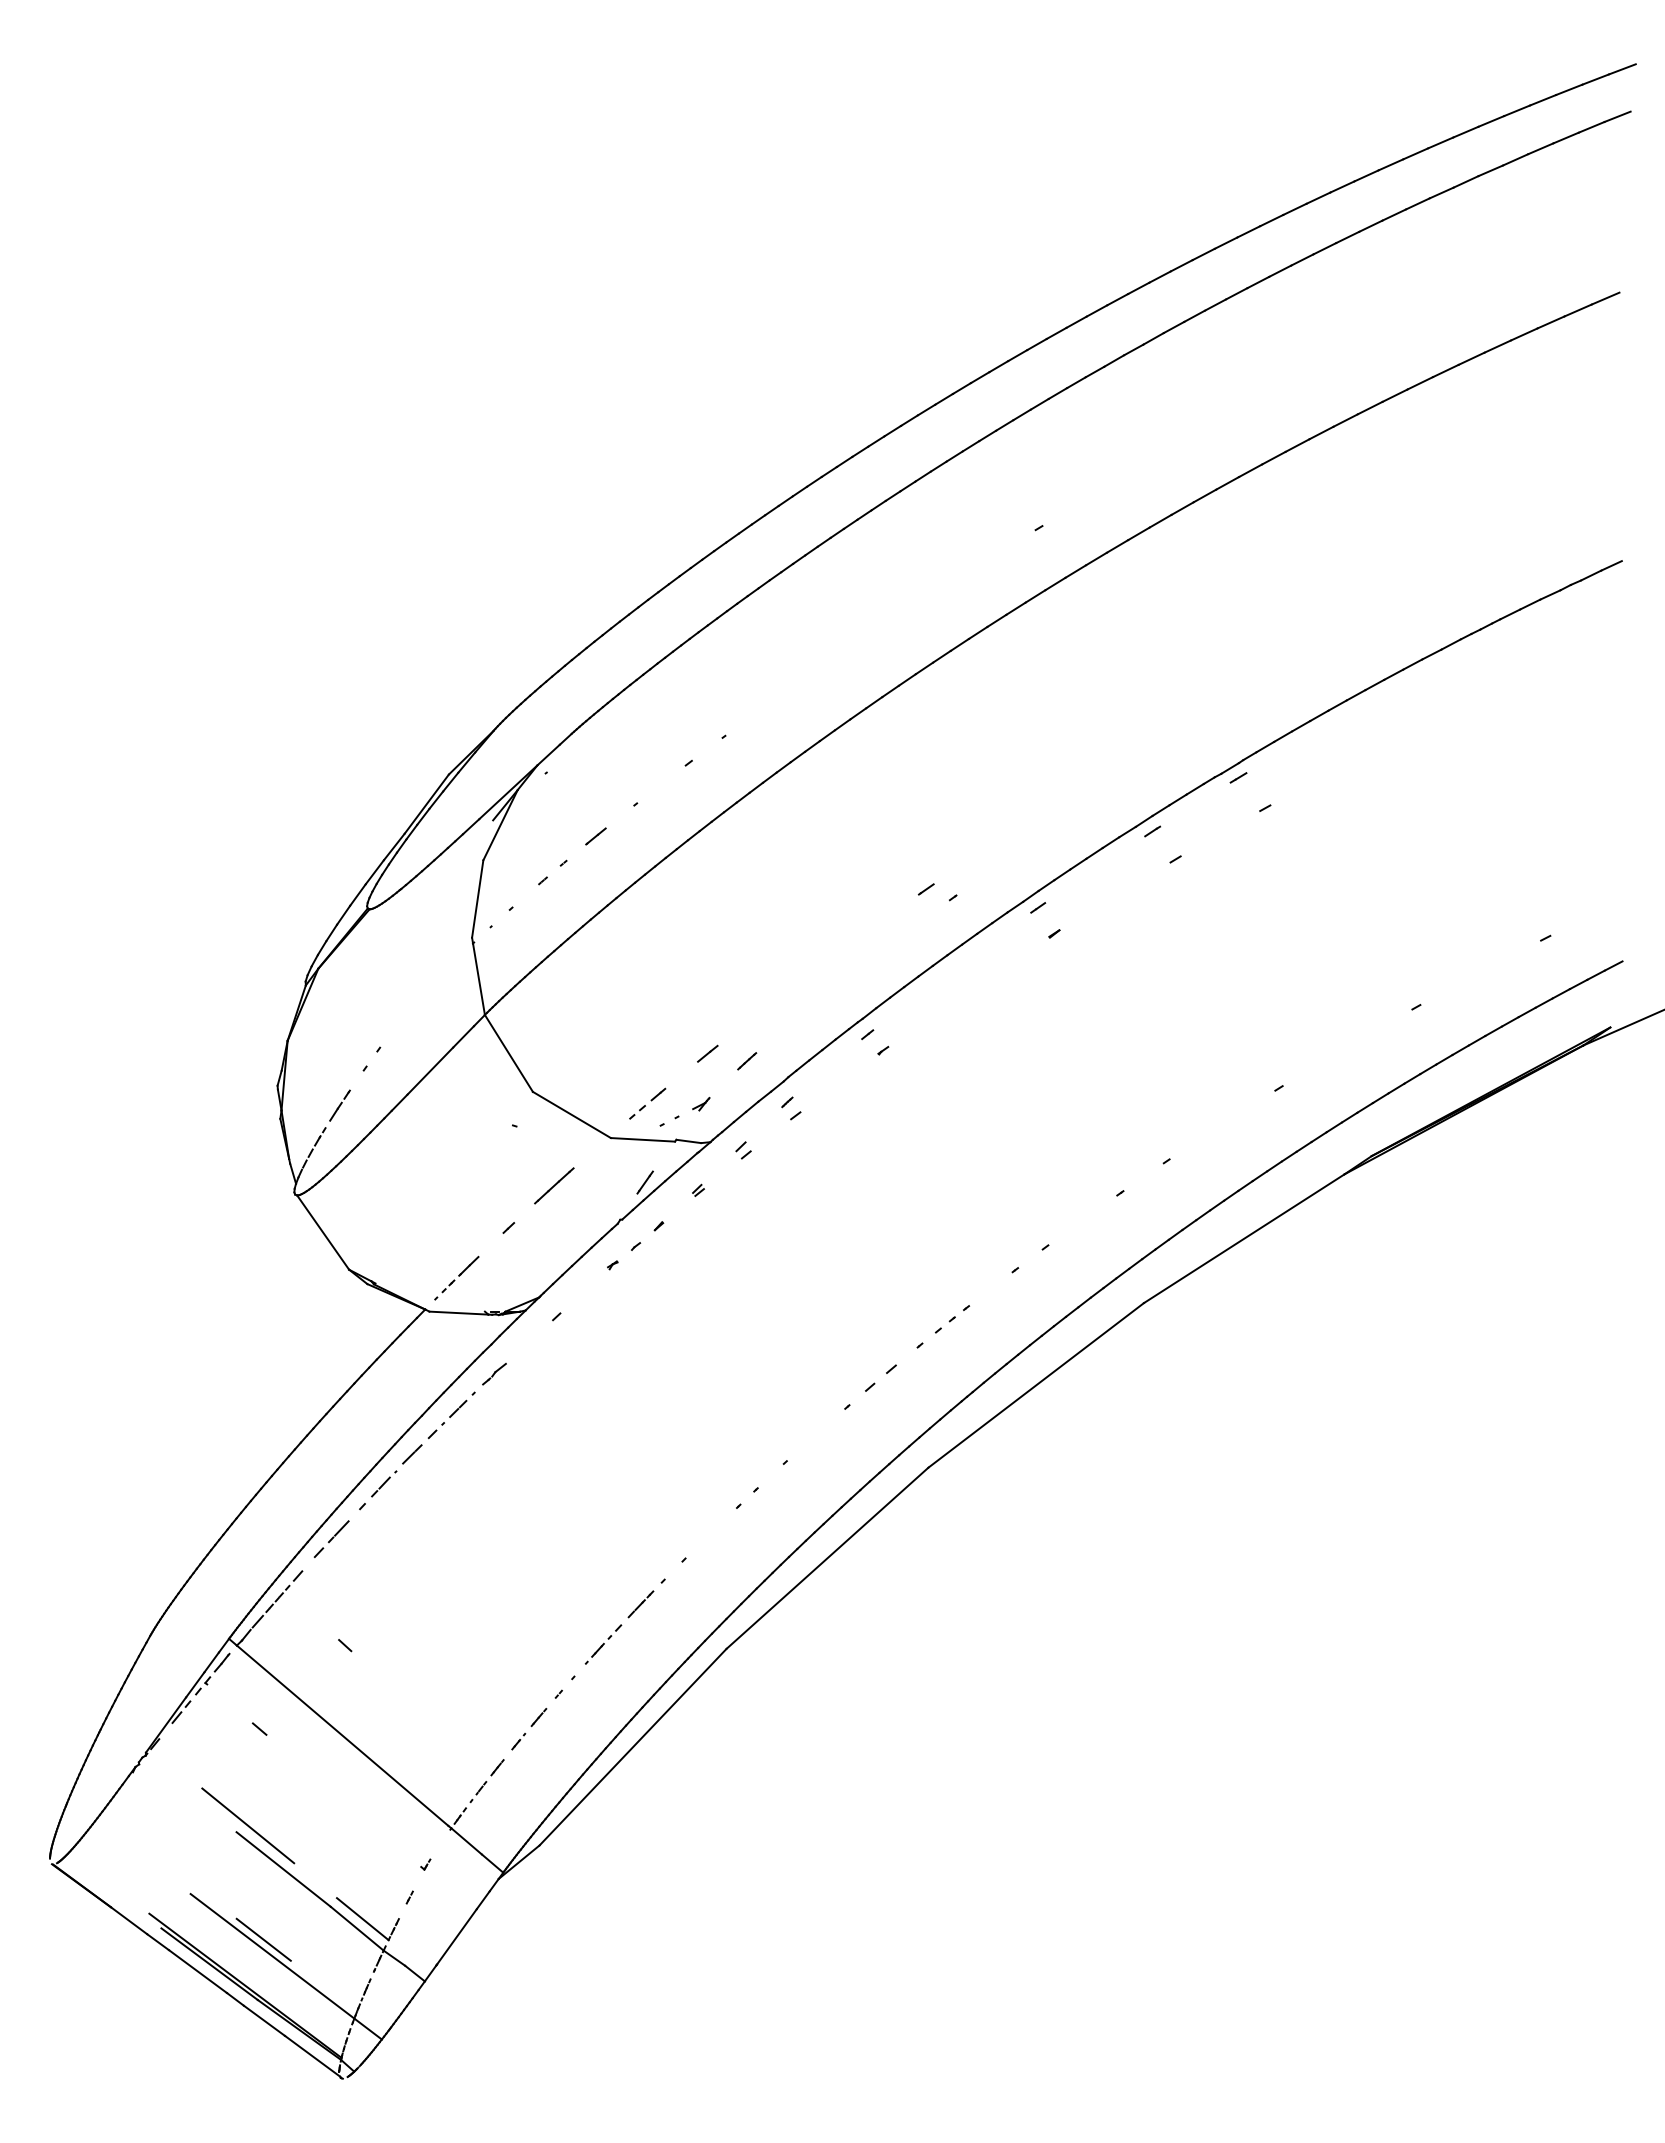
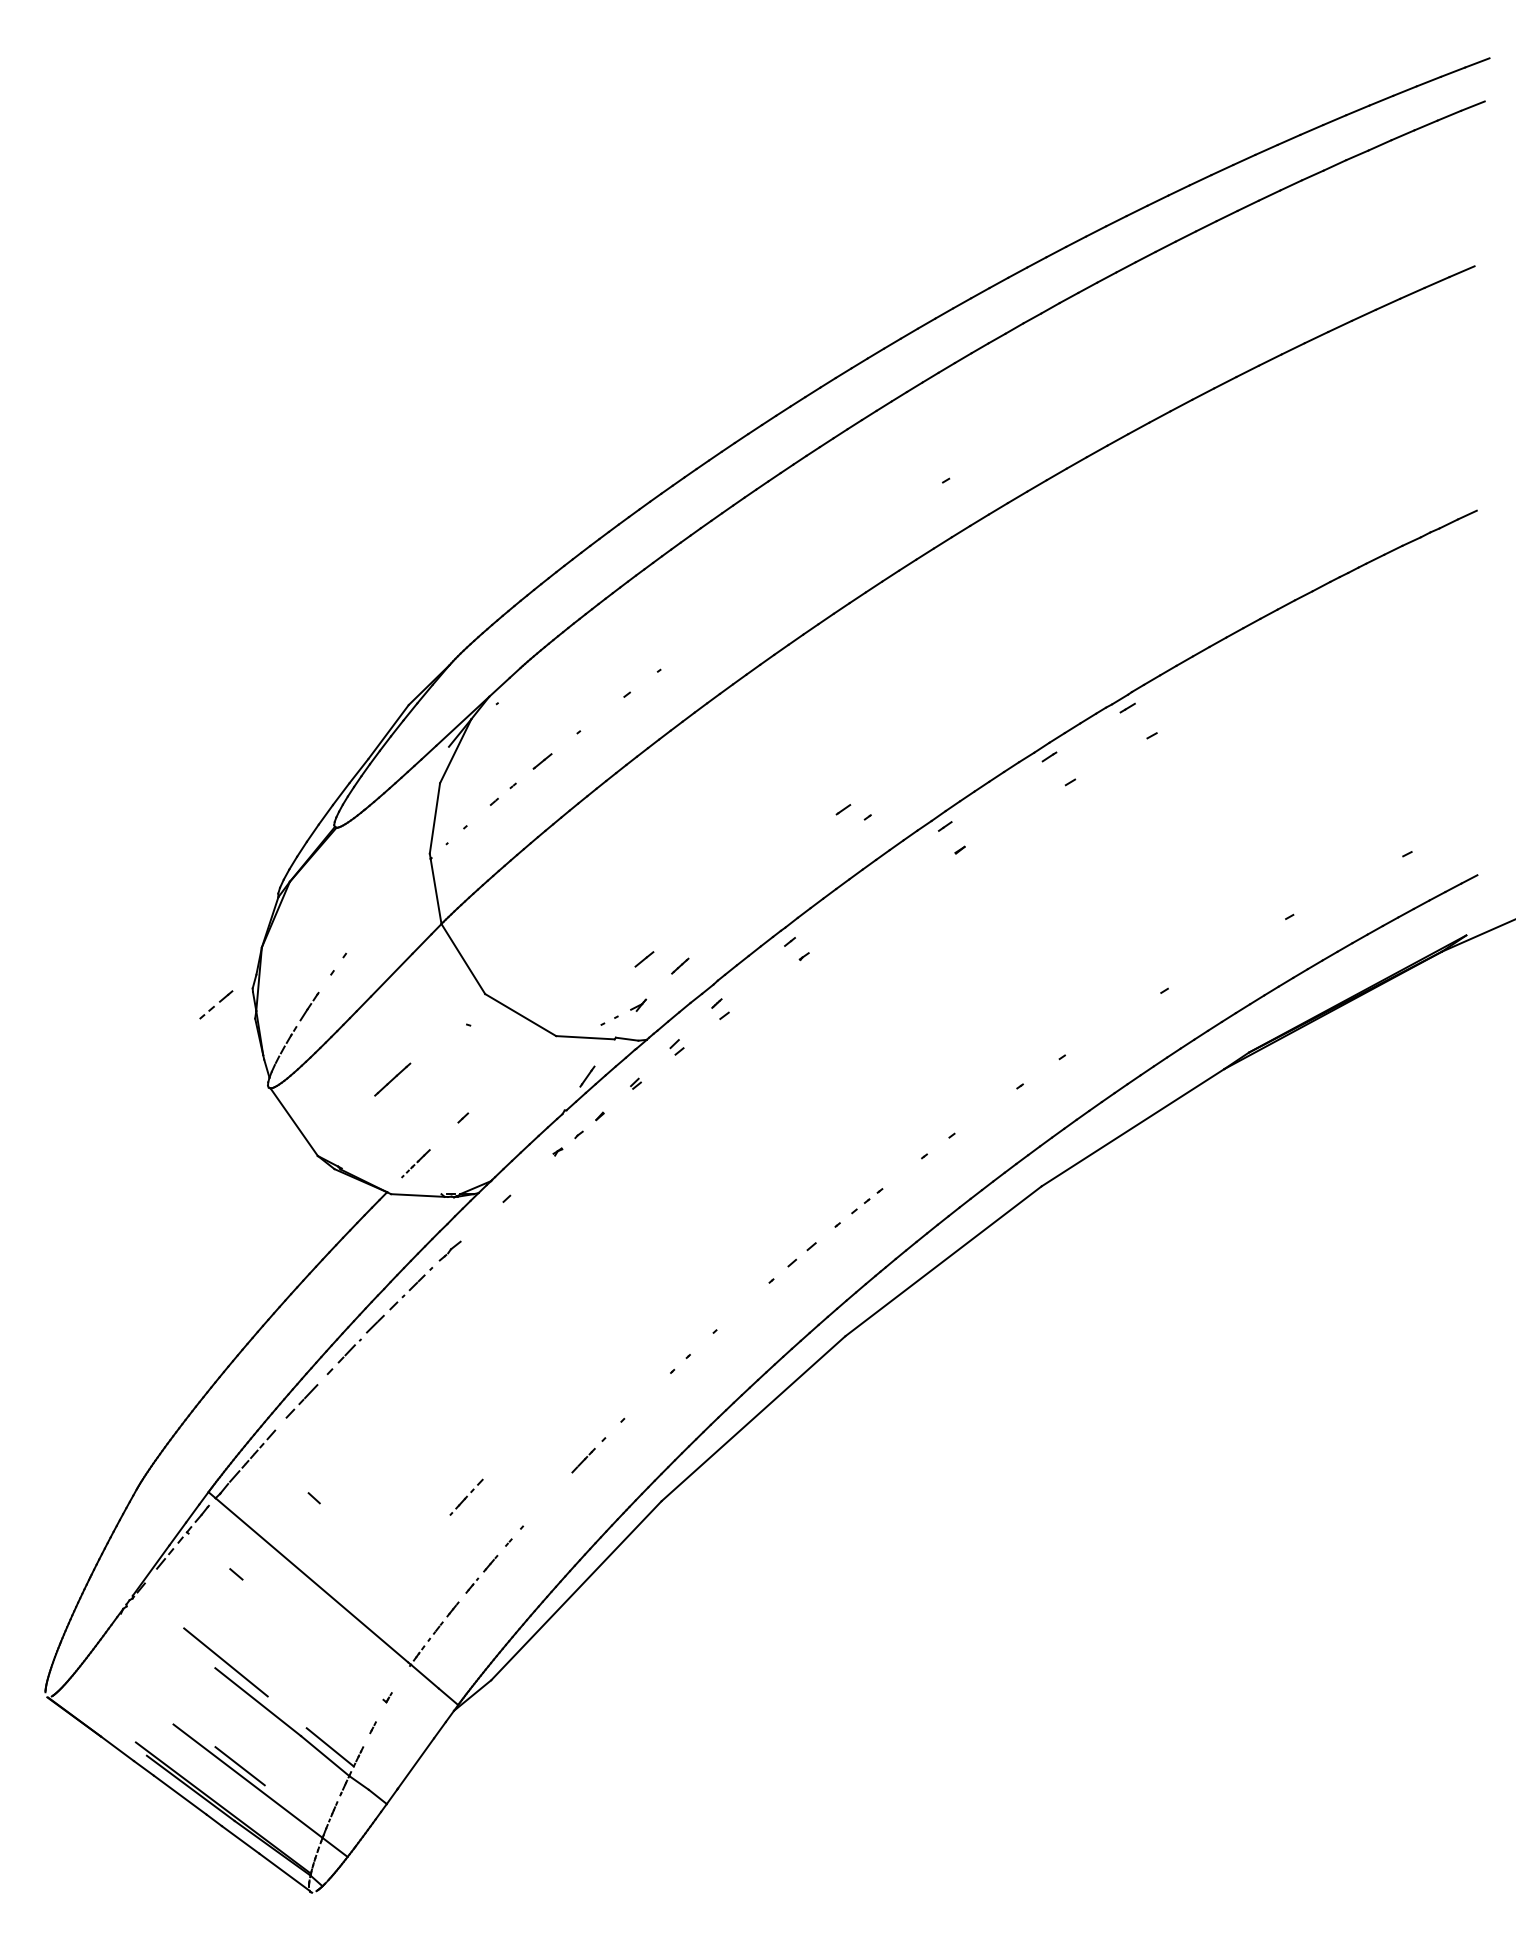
part: (647, 1103) -> (216, 1004), moved
line: (554, 1185) -> (392, 1079), moved
part: (456, 1277) -> (415, 1163), size x0.7
part: (603, 1644) -> (466, 1497), moved

